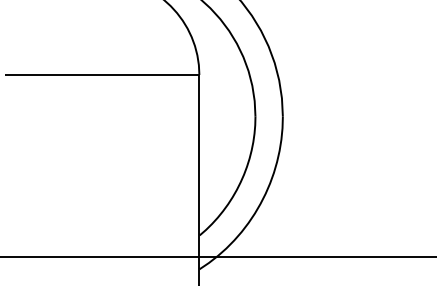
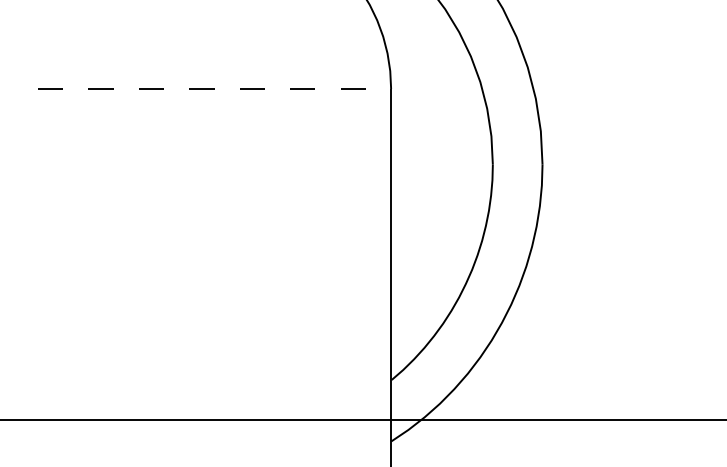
line: (102, 74) -> (215, 88), solid -> dashed

